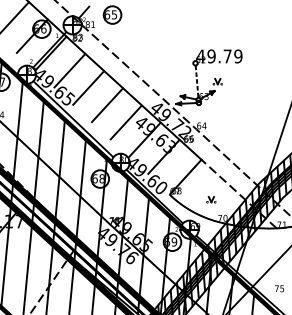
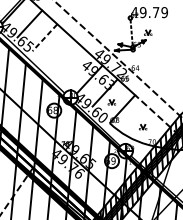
line: (88, 88) -> (44, 38), solid -> dashed
line: (106, 105) -> (59, 51), removed
line: (125, 122) -> (74, 65), removed
part: (172, 168) -> (111, 102), added

